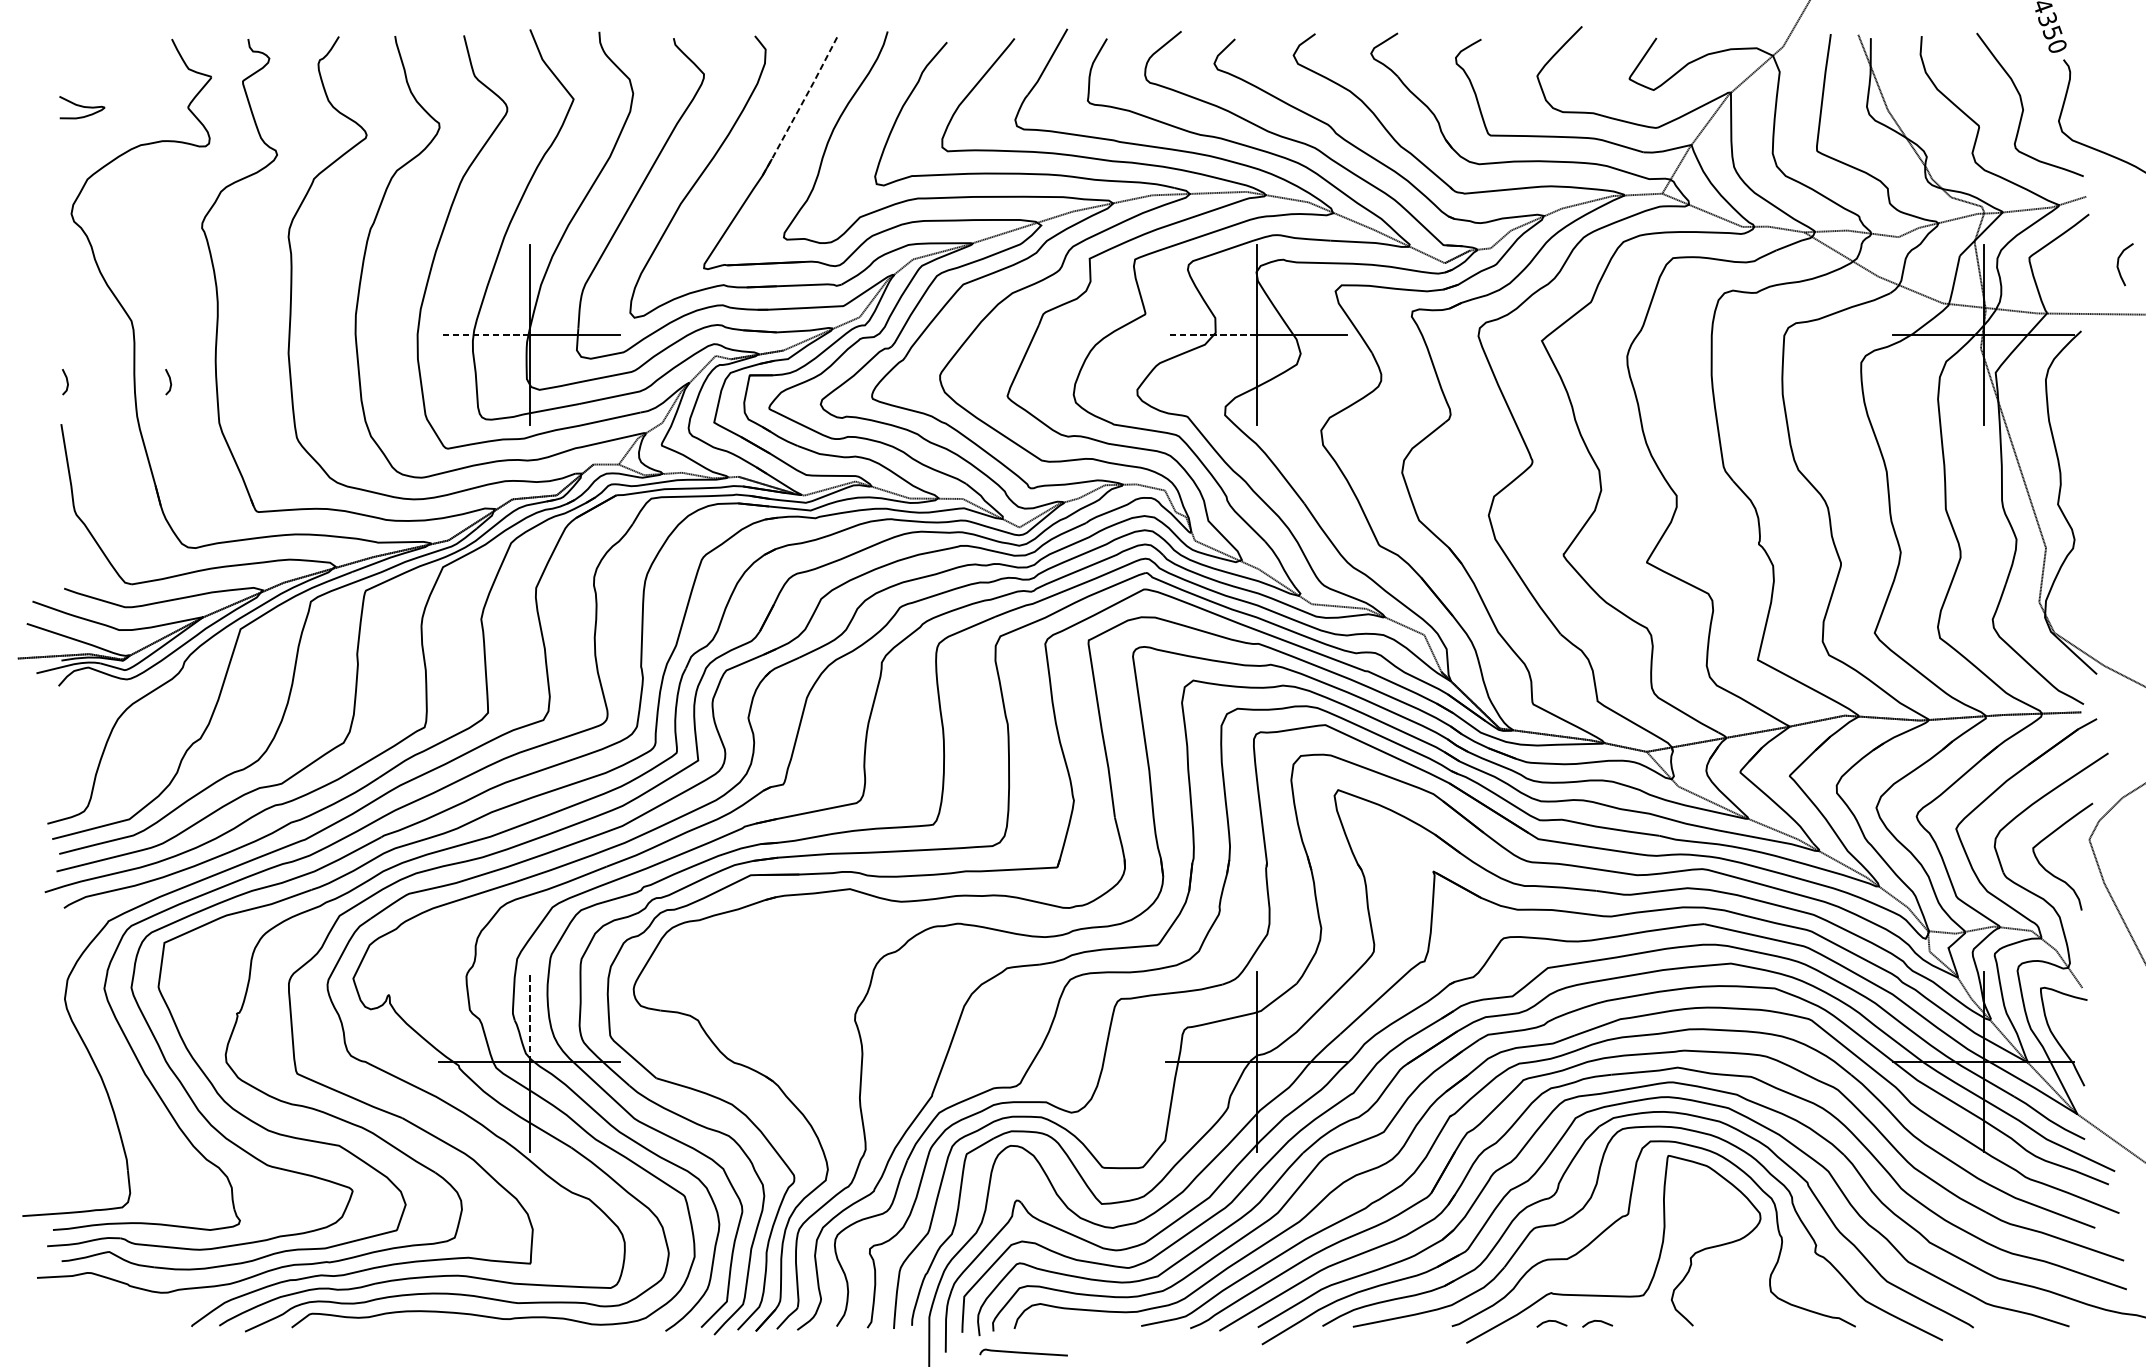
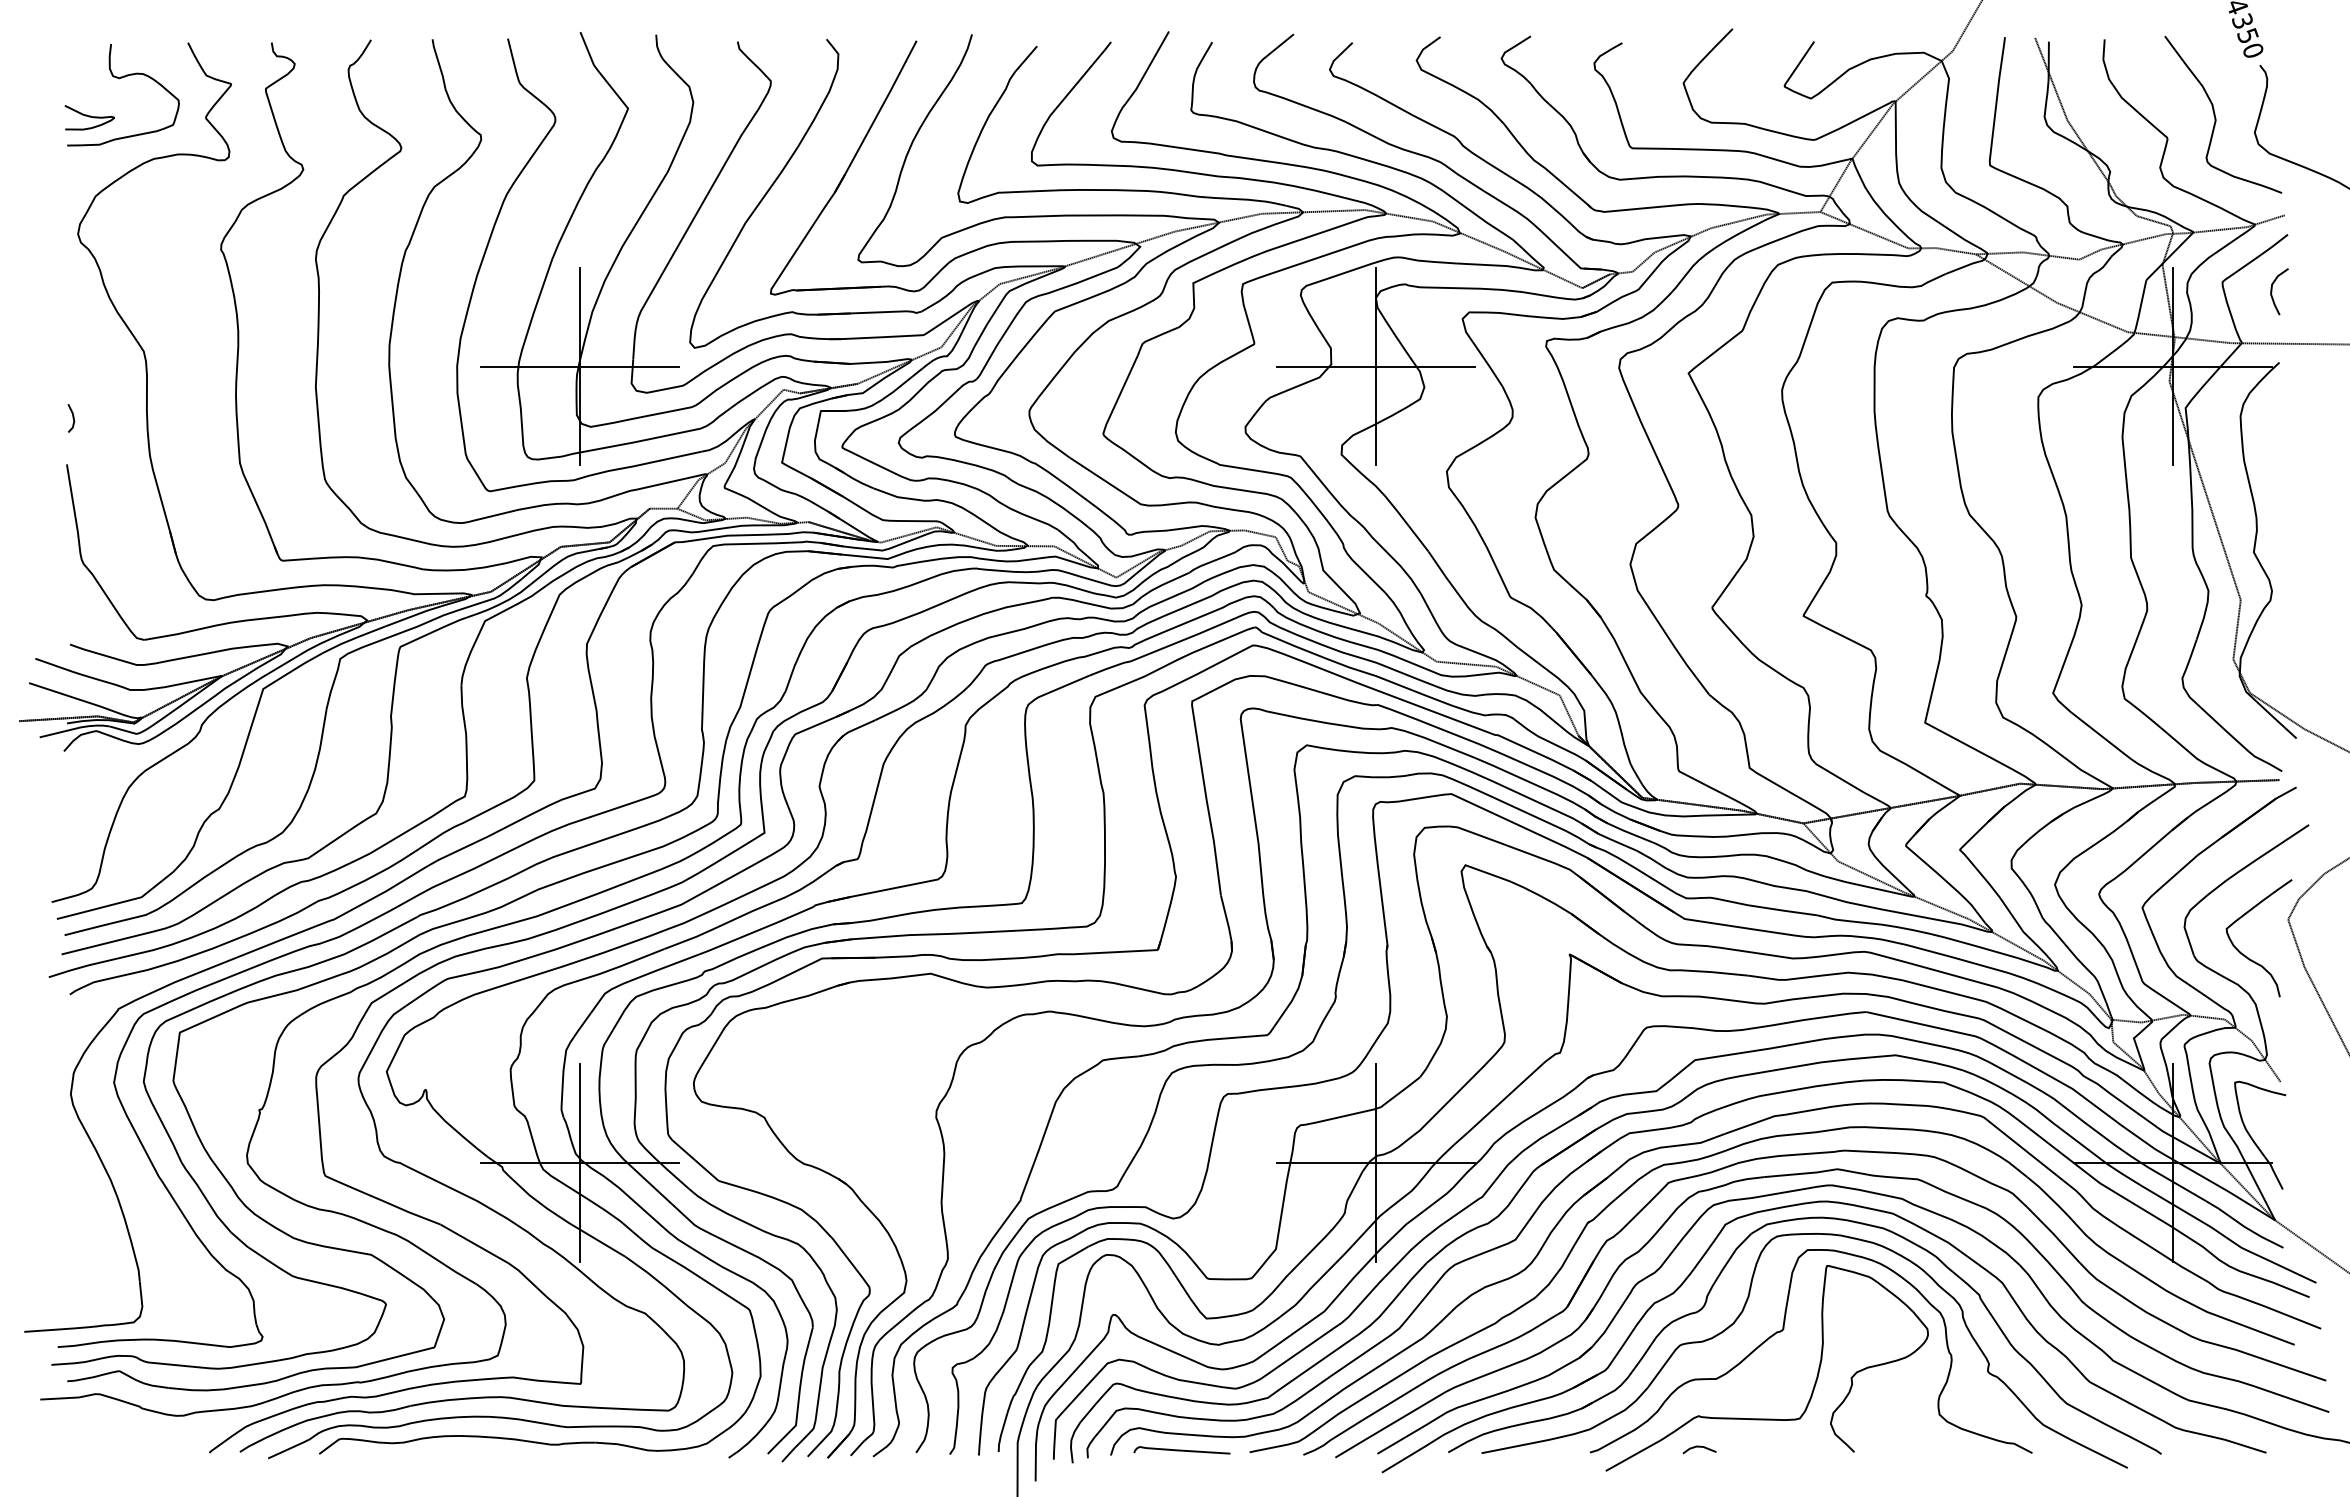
curve: (109, 72) -> (119, 79), added
line: (800, 107) -> (876, 117), dashed -> solid
curve: (2118, 264) -> (2272, 291), moved
line: (484, 334) -> (530, 366), dashed -> solid
line: (1211, 334) -> (1326, 366), dashed -> solid
line: (169, 382) -> (185, 418), removed
line: (529, 1016) -> (579, 1113), dashed -> solid
line: (1597, 1321) -> (1749, 1447), removed
curve: (1023, 1352) -> (1181, 1450), moved

